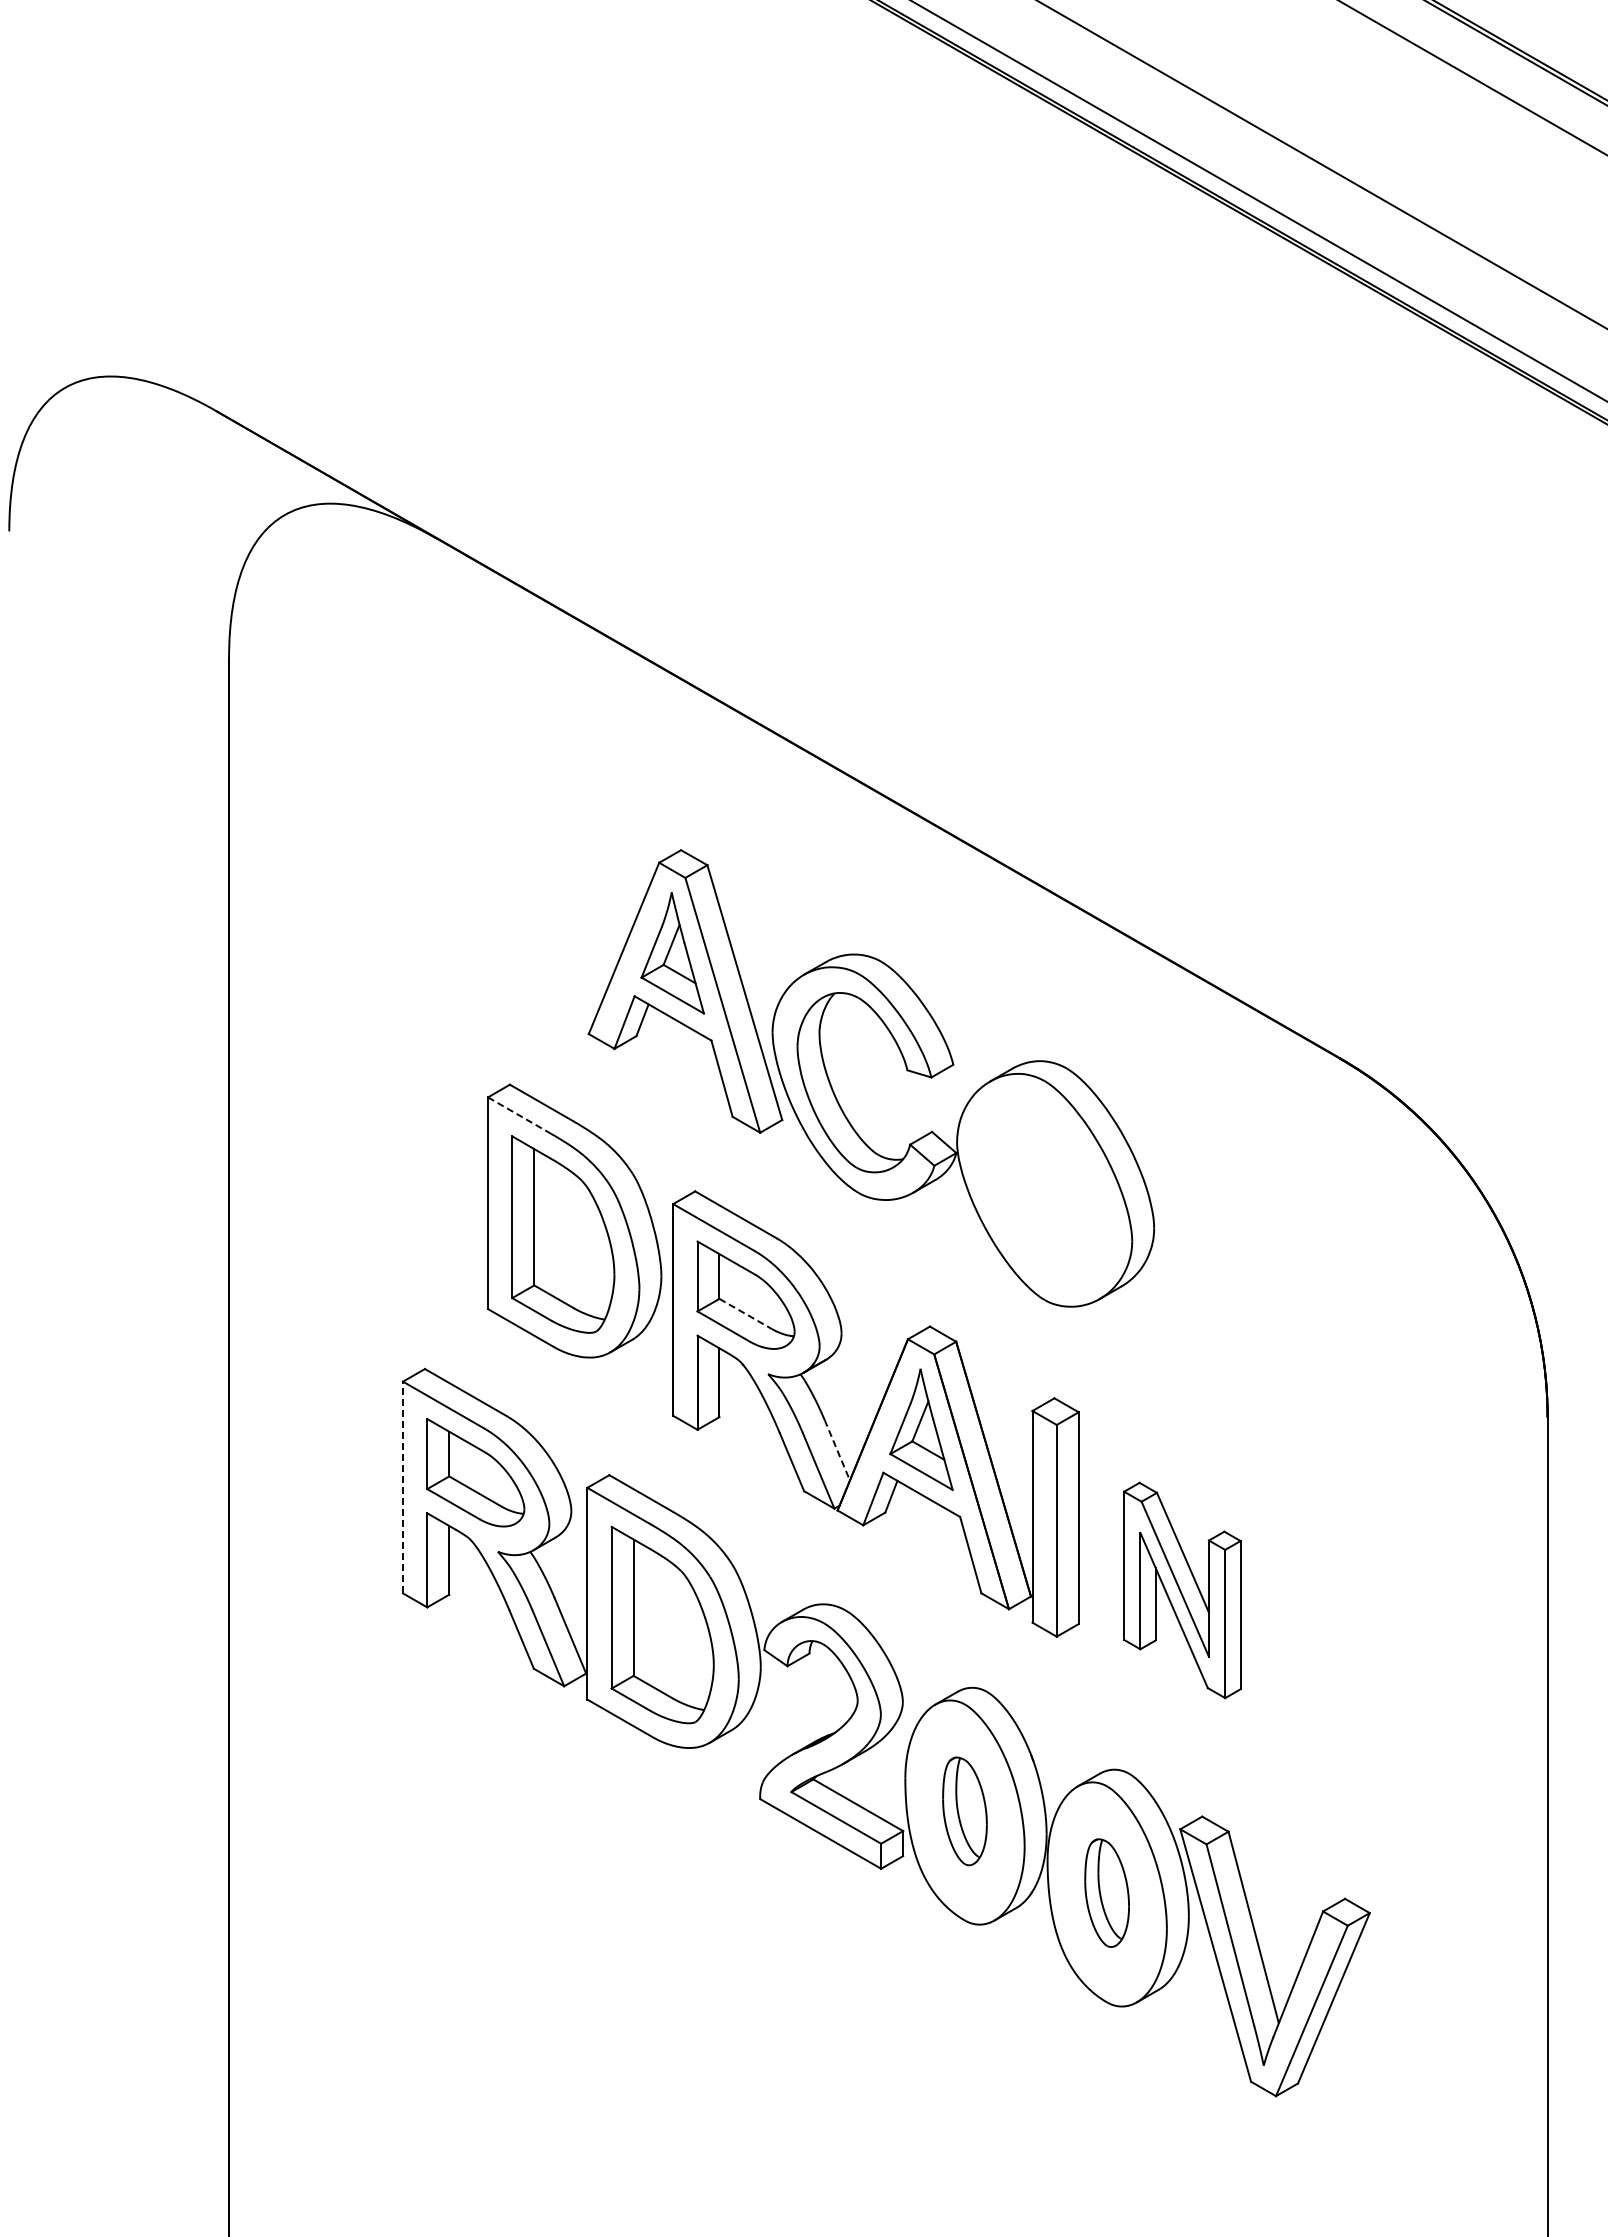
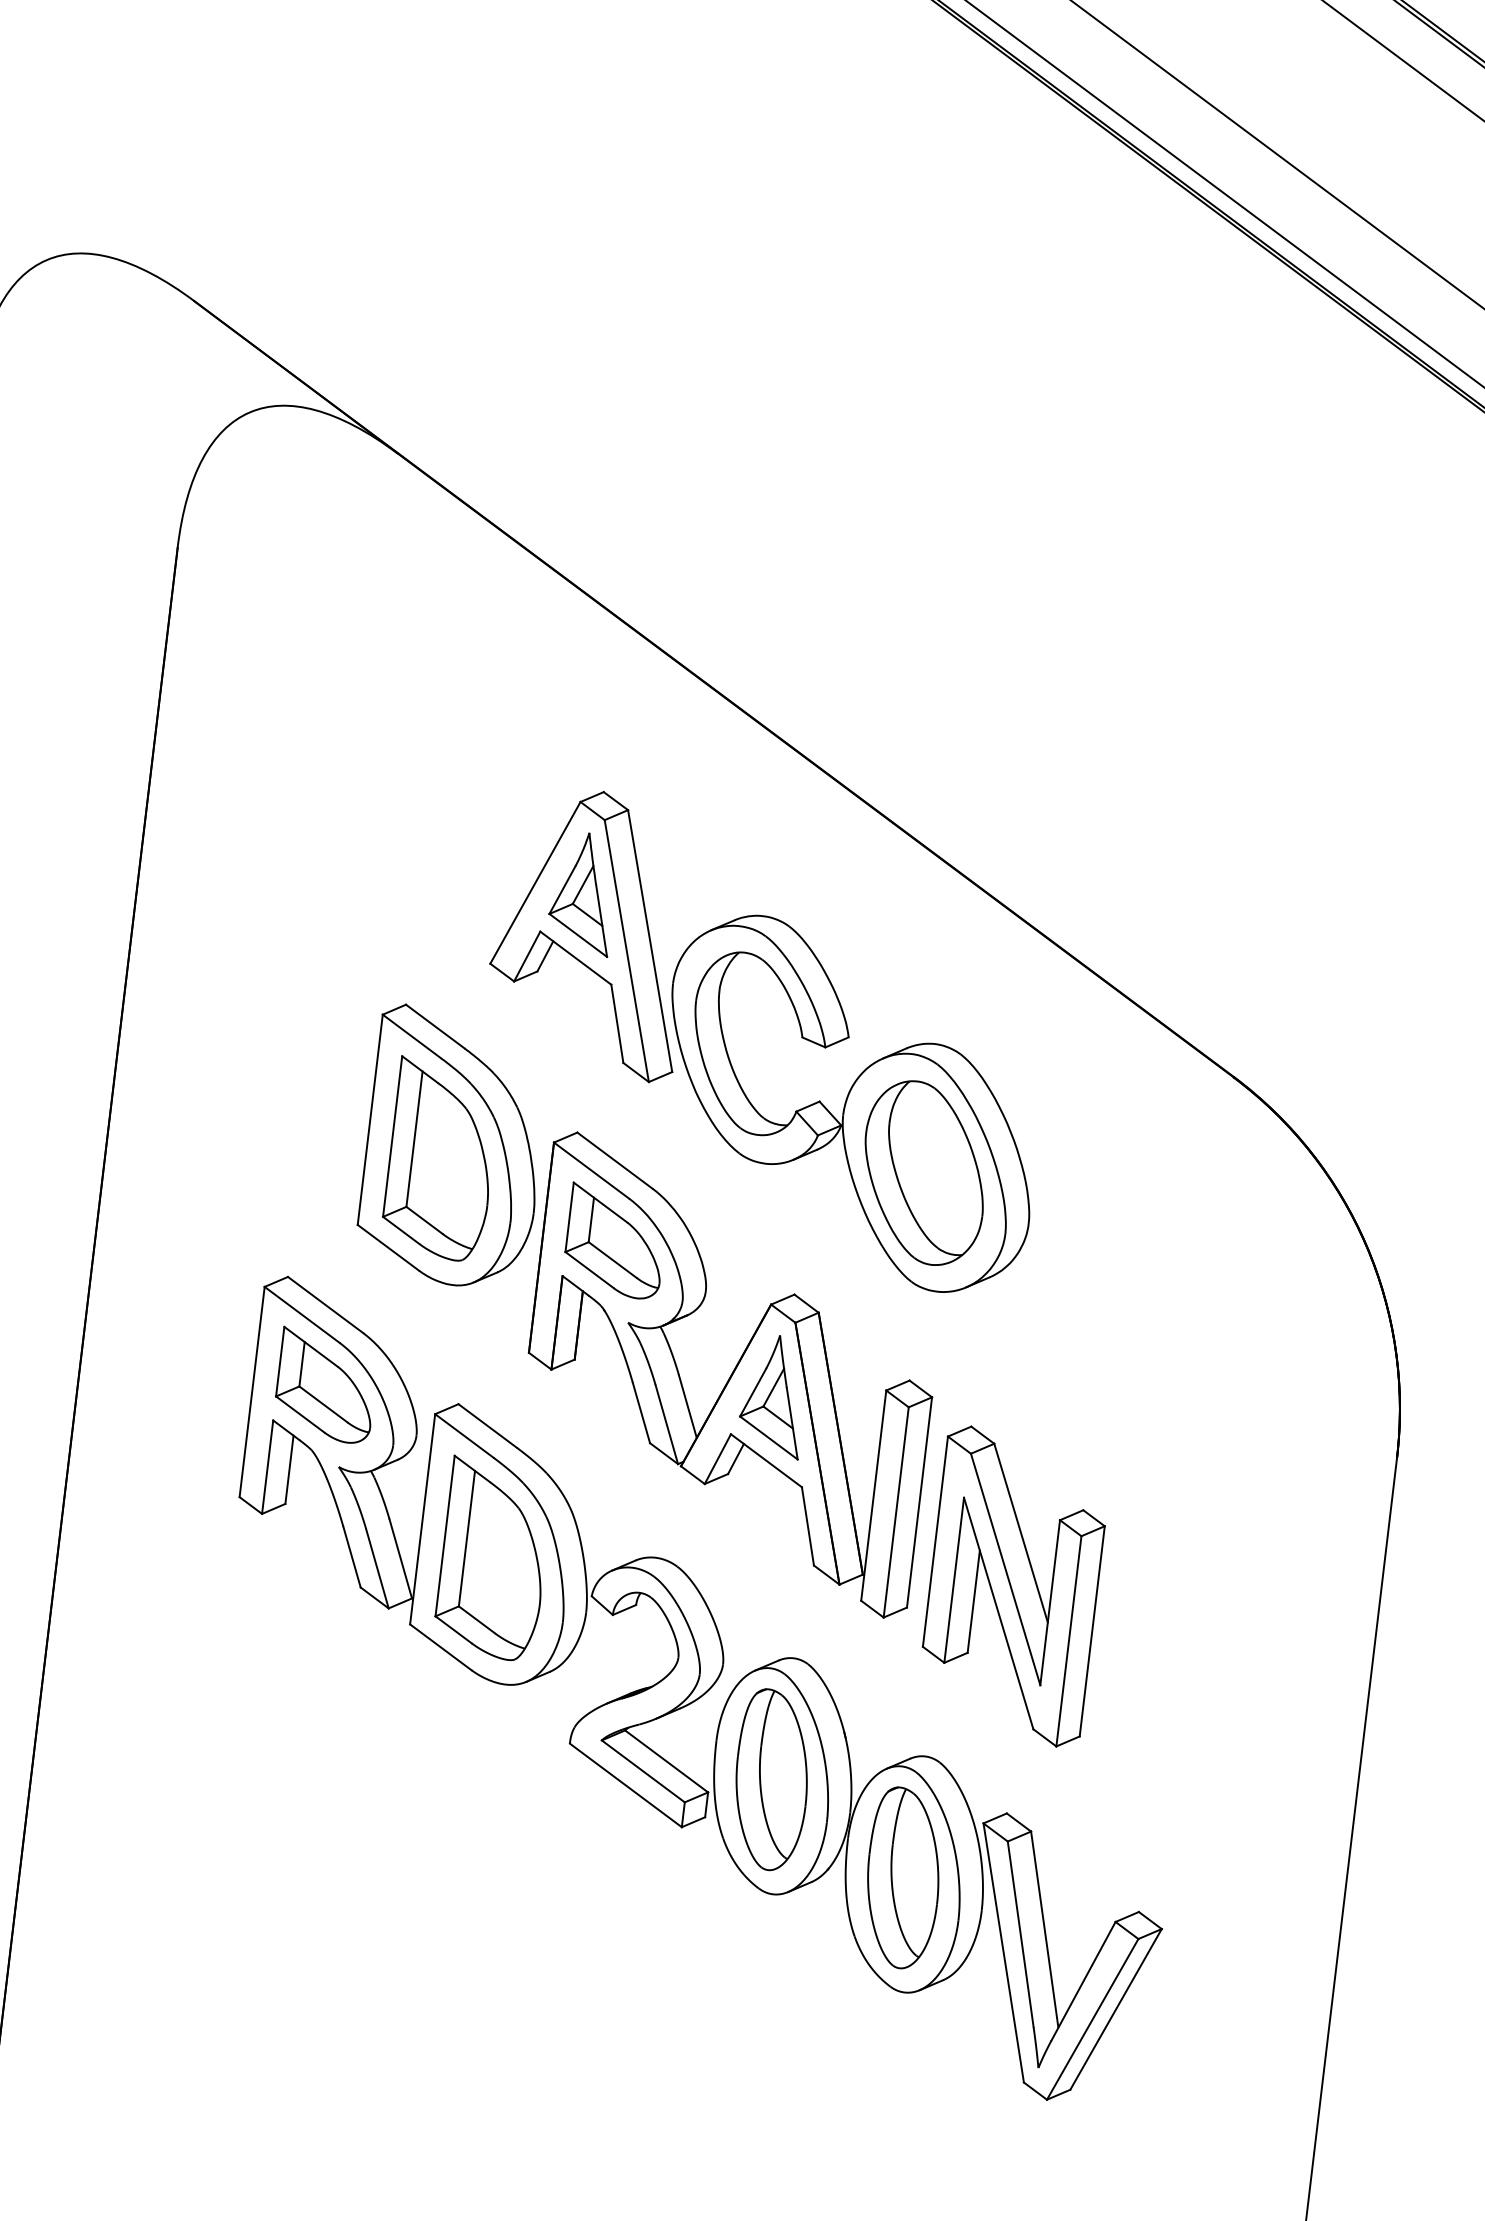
line: (520, 1115) -> (412, 1036), dashed -> solid
part: (1044, 1190) -> (924, 1173), added
line: (745, 1314) -> (612, 1260), dashed -> solid
line: (837, 1450) -> (687, 1406), dashed -> solid
line: (403, 1487) -> (252, 1392), dashed -> solid
part: (1182, 1590) -> (1013, 1586), size x1.43
part: (964, 1811) -> (771, 1780), size x1.67
part: (1106, 1892) -> (902, 1877), size x1.67

